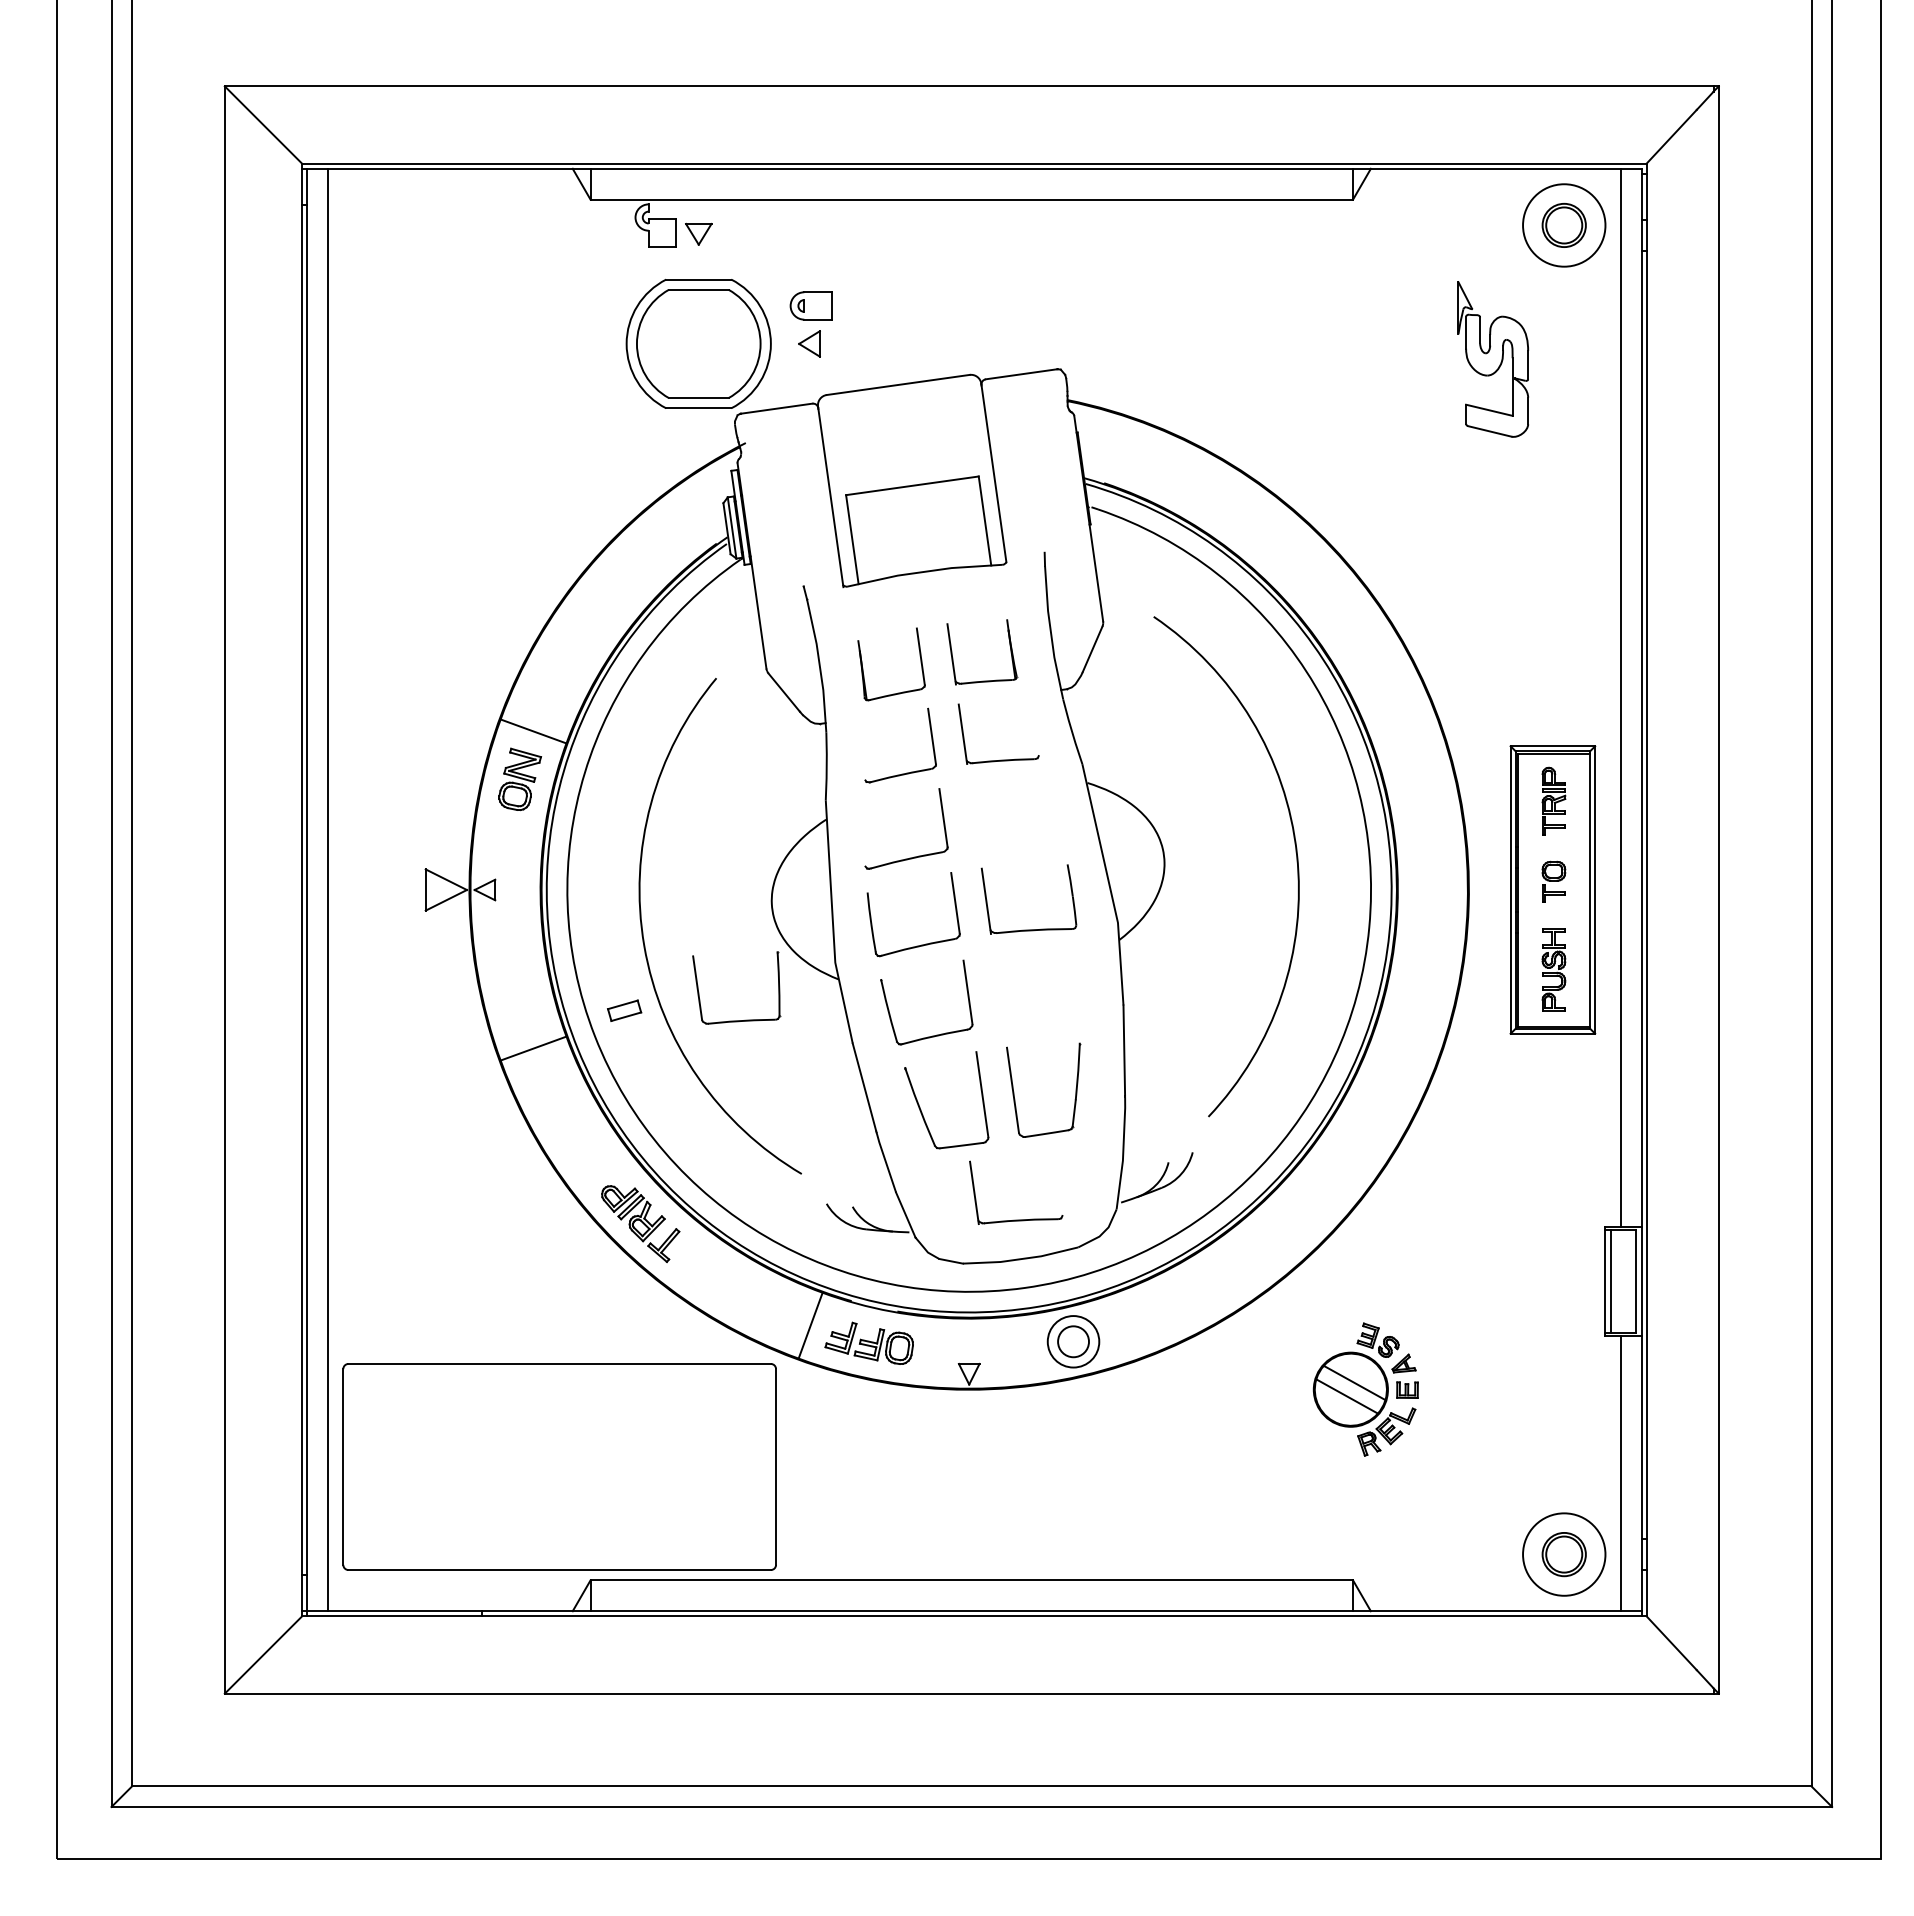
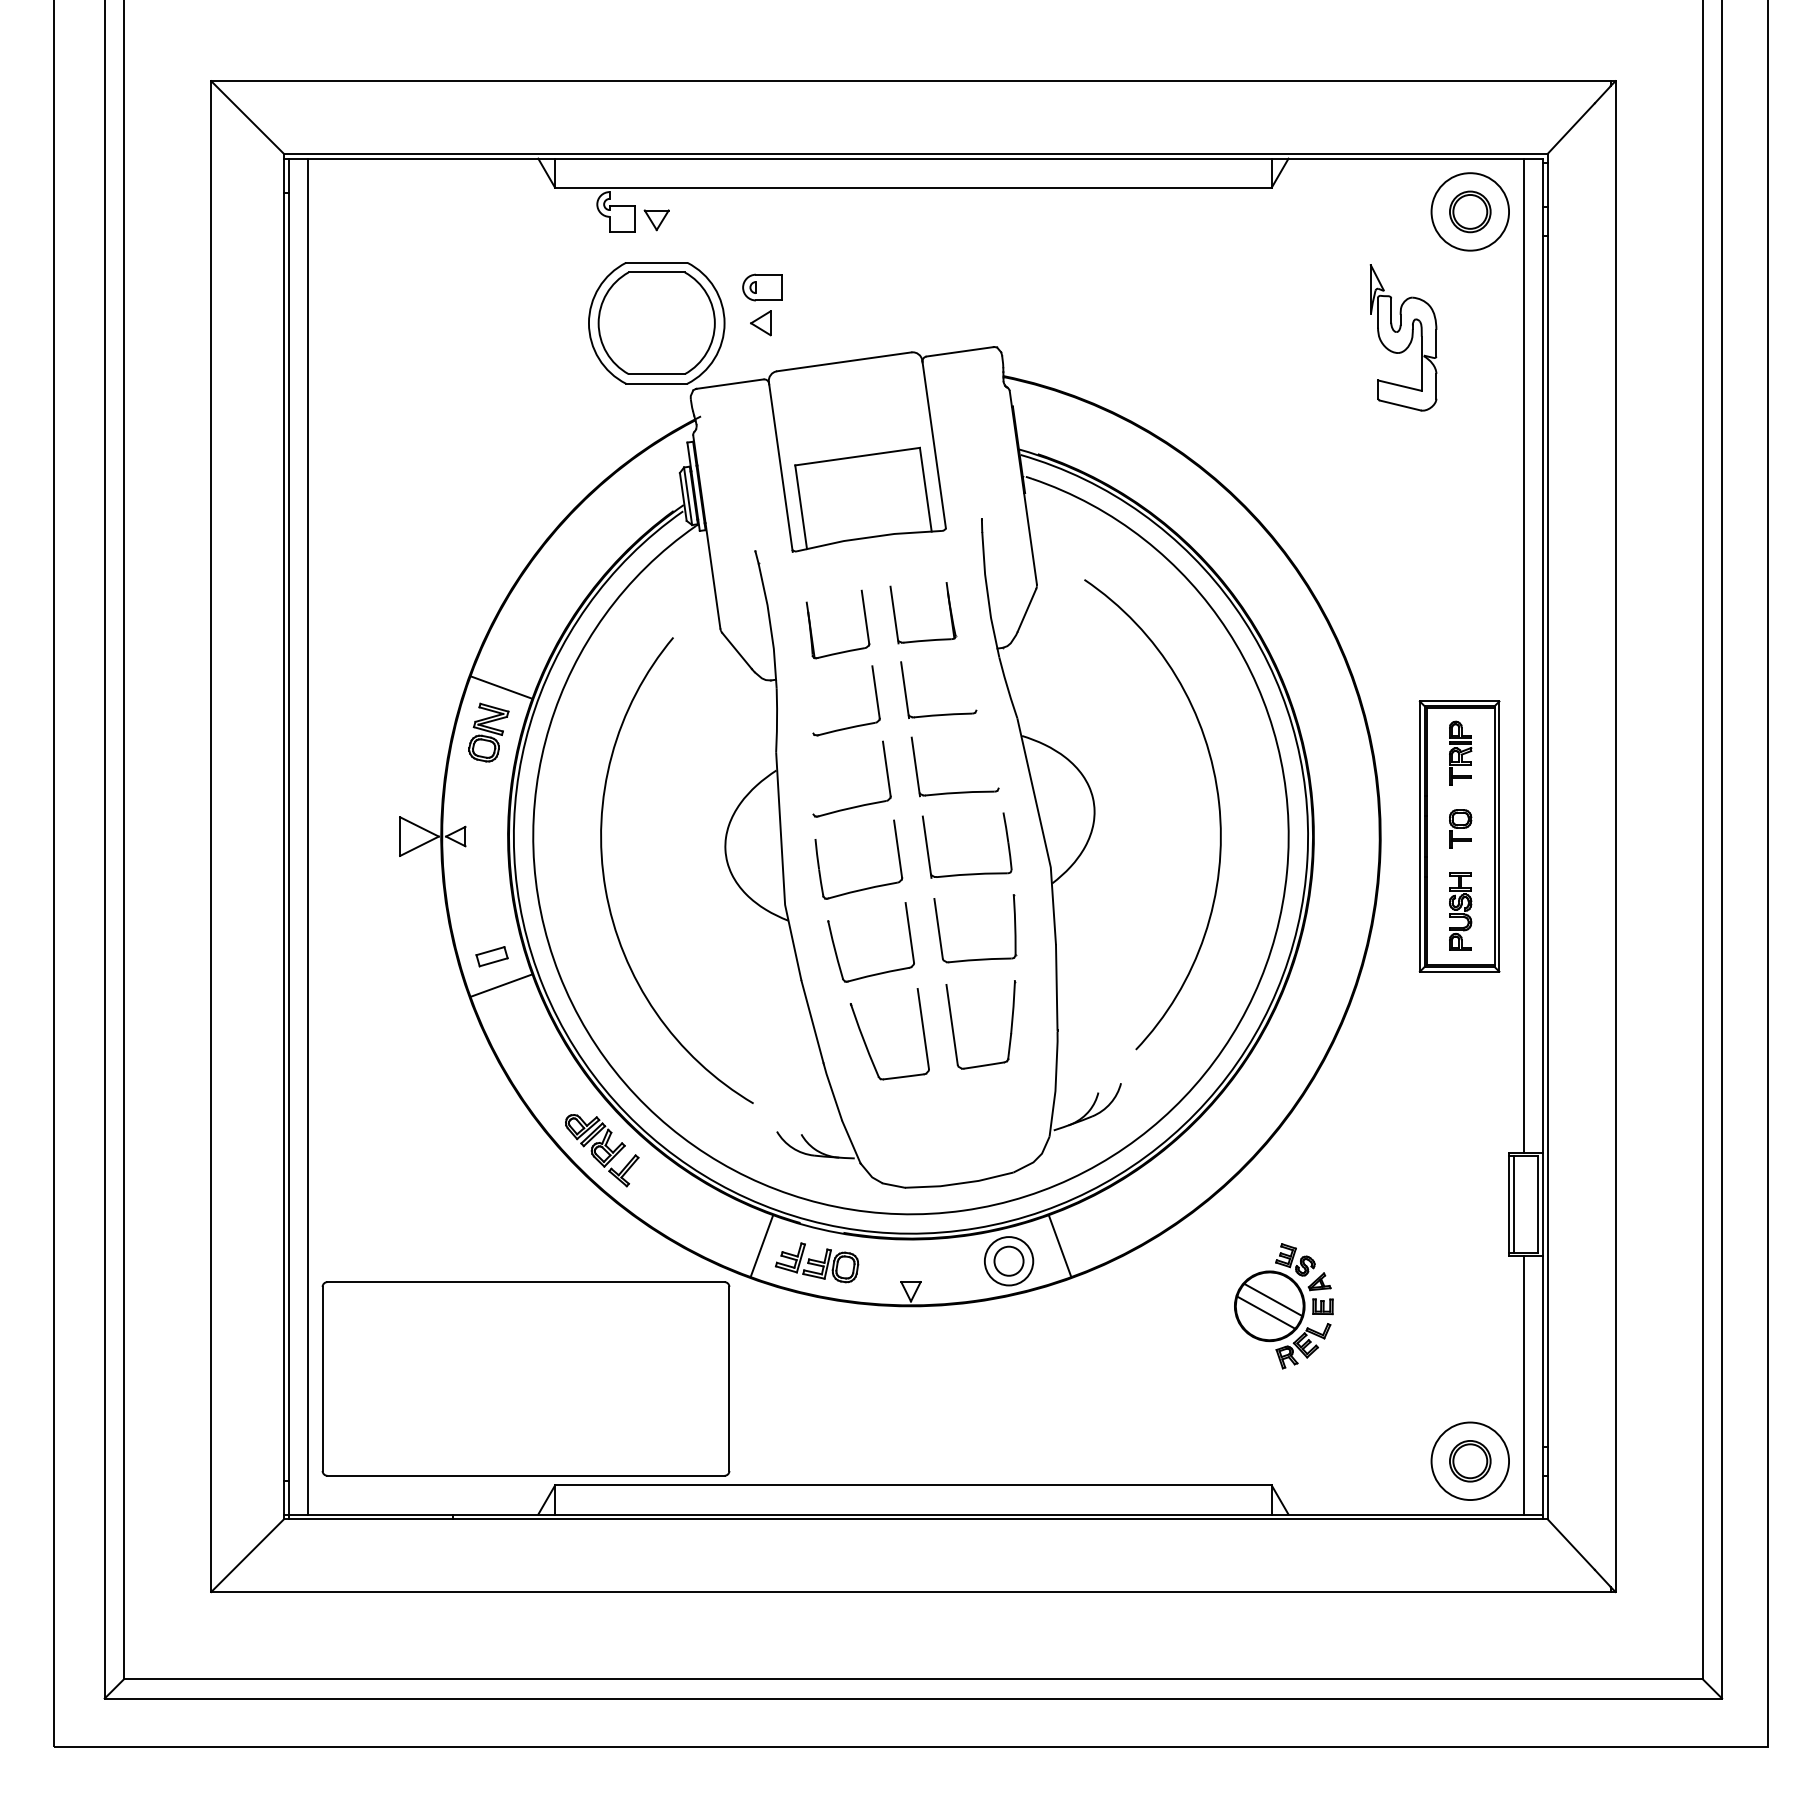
part: (624, 1010) -> (492, 956), moved
part: (736, 1020) -> (975, 959), moved
part: (1016, 1219) -> (955, 791), moved
line: (1127, 1325) -> (1059, 1245), added

